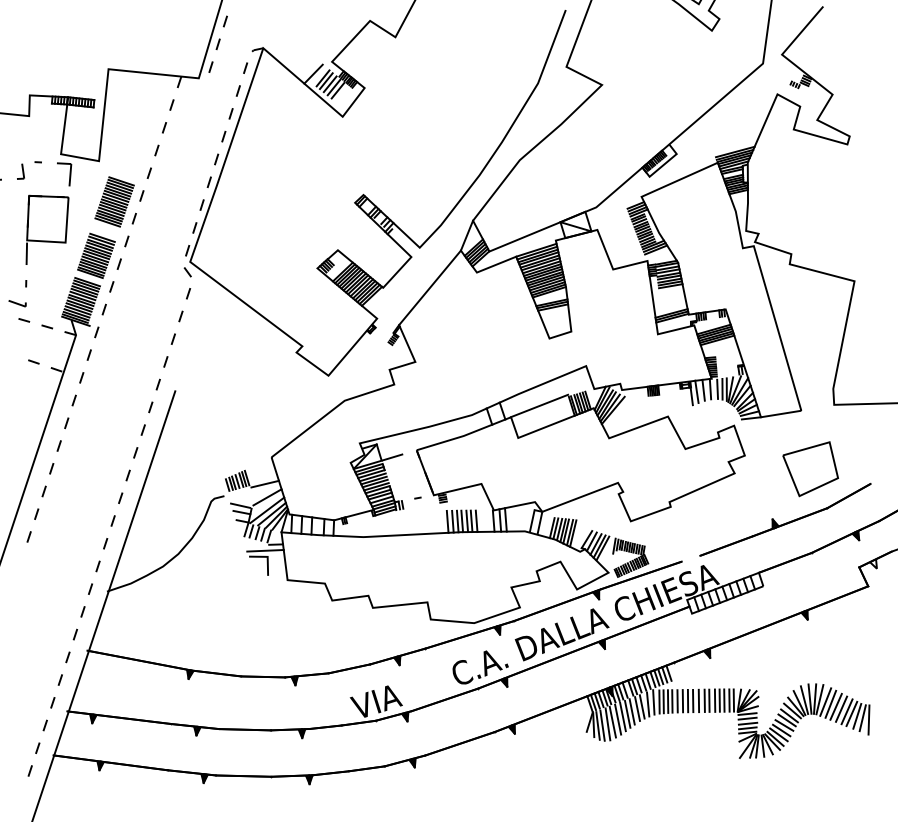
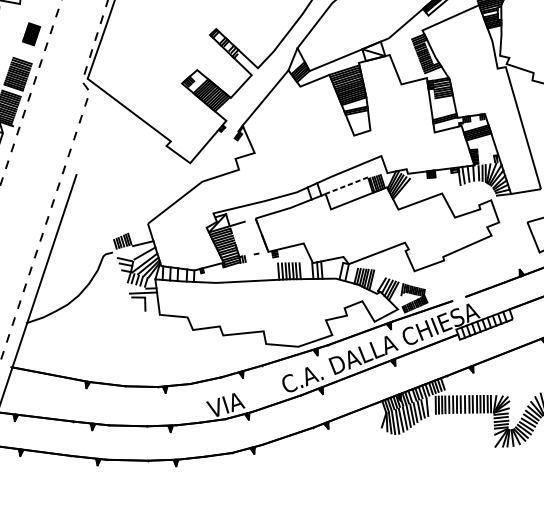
part: (114, 201) -> (31, 33), size x0.6
line: (539, 405) -> (346, 185), solid -> dashed
line: (653, 702) -> (431, 405), removed

